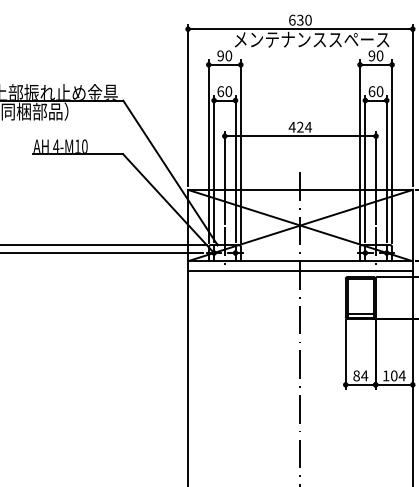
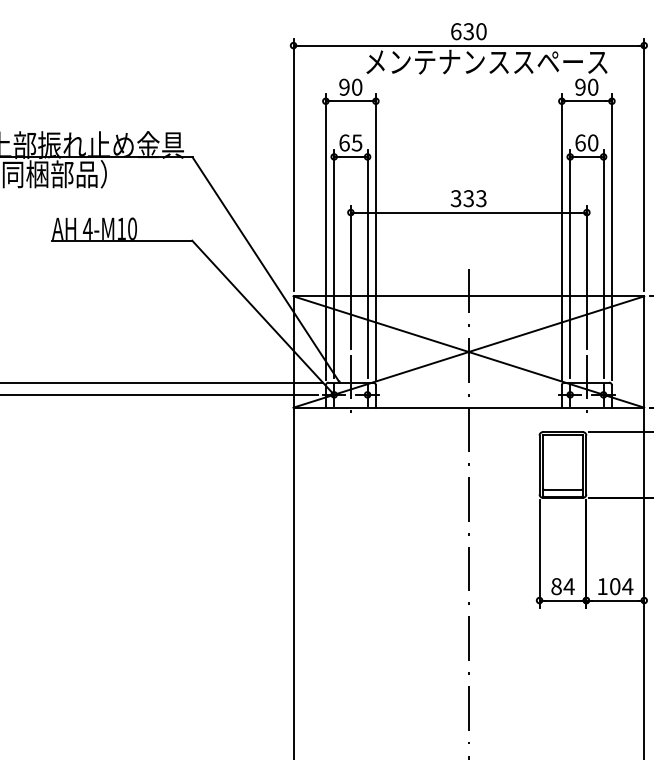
text: (228, 91) -> (356, 142), 60 -> 65
text: (300, 126) -> (468, 197), 424 -> 333
line: (300, 270) -> (468, 422), removed

